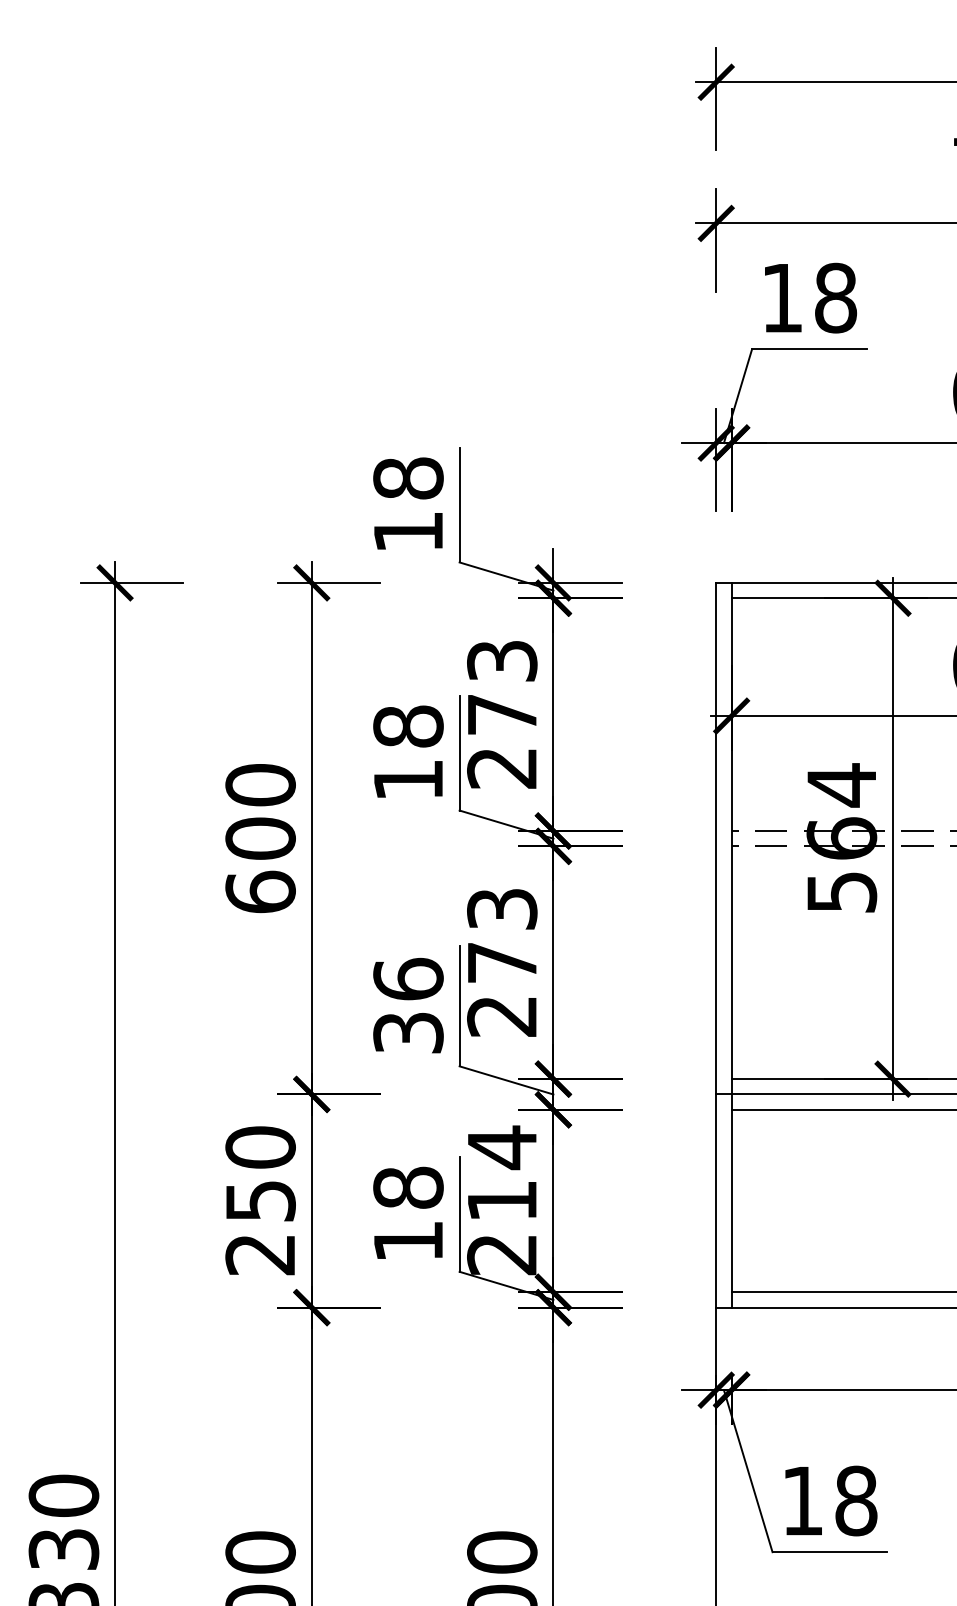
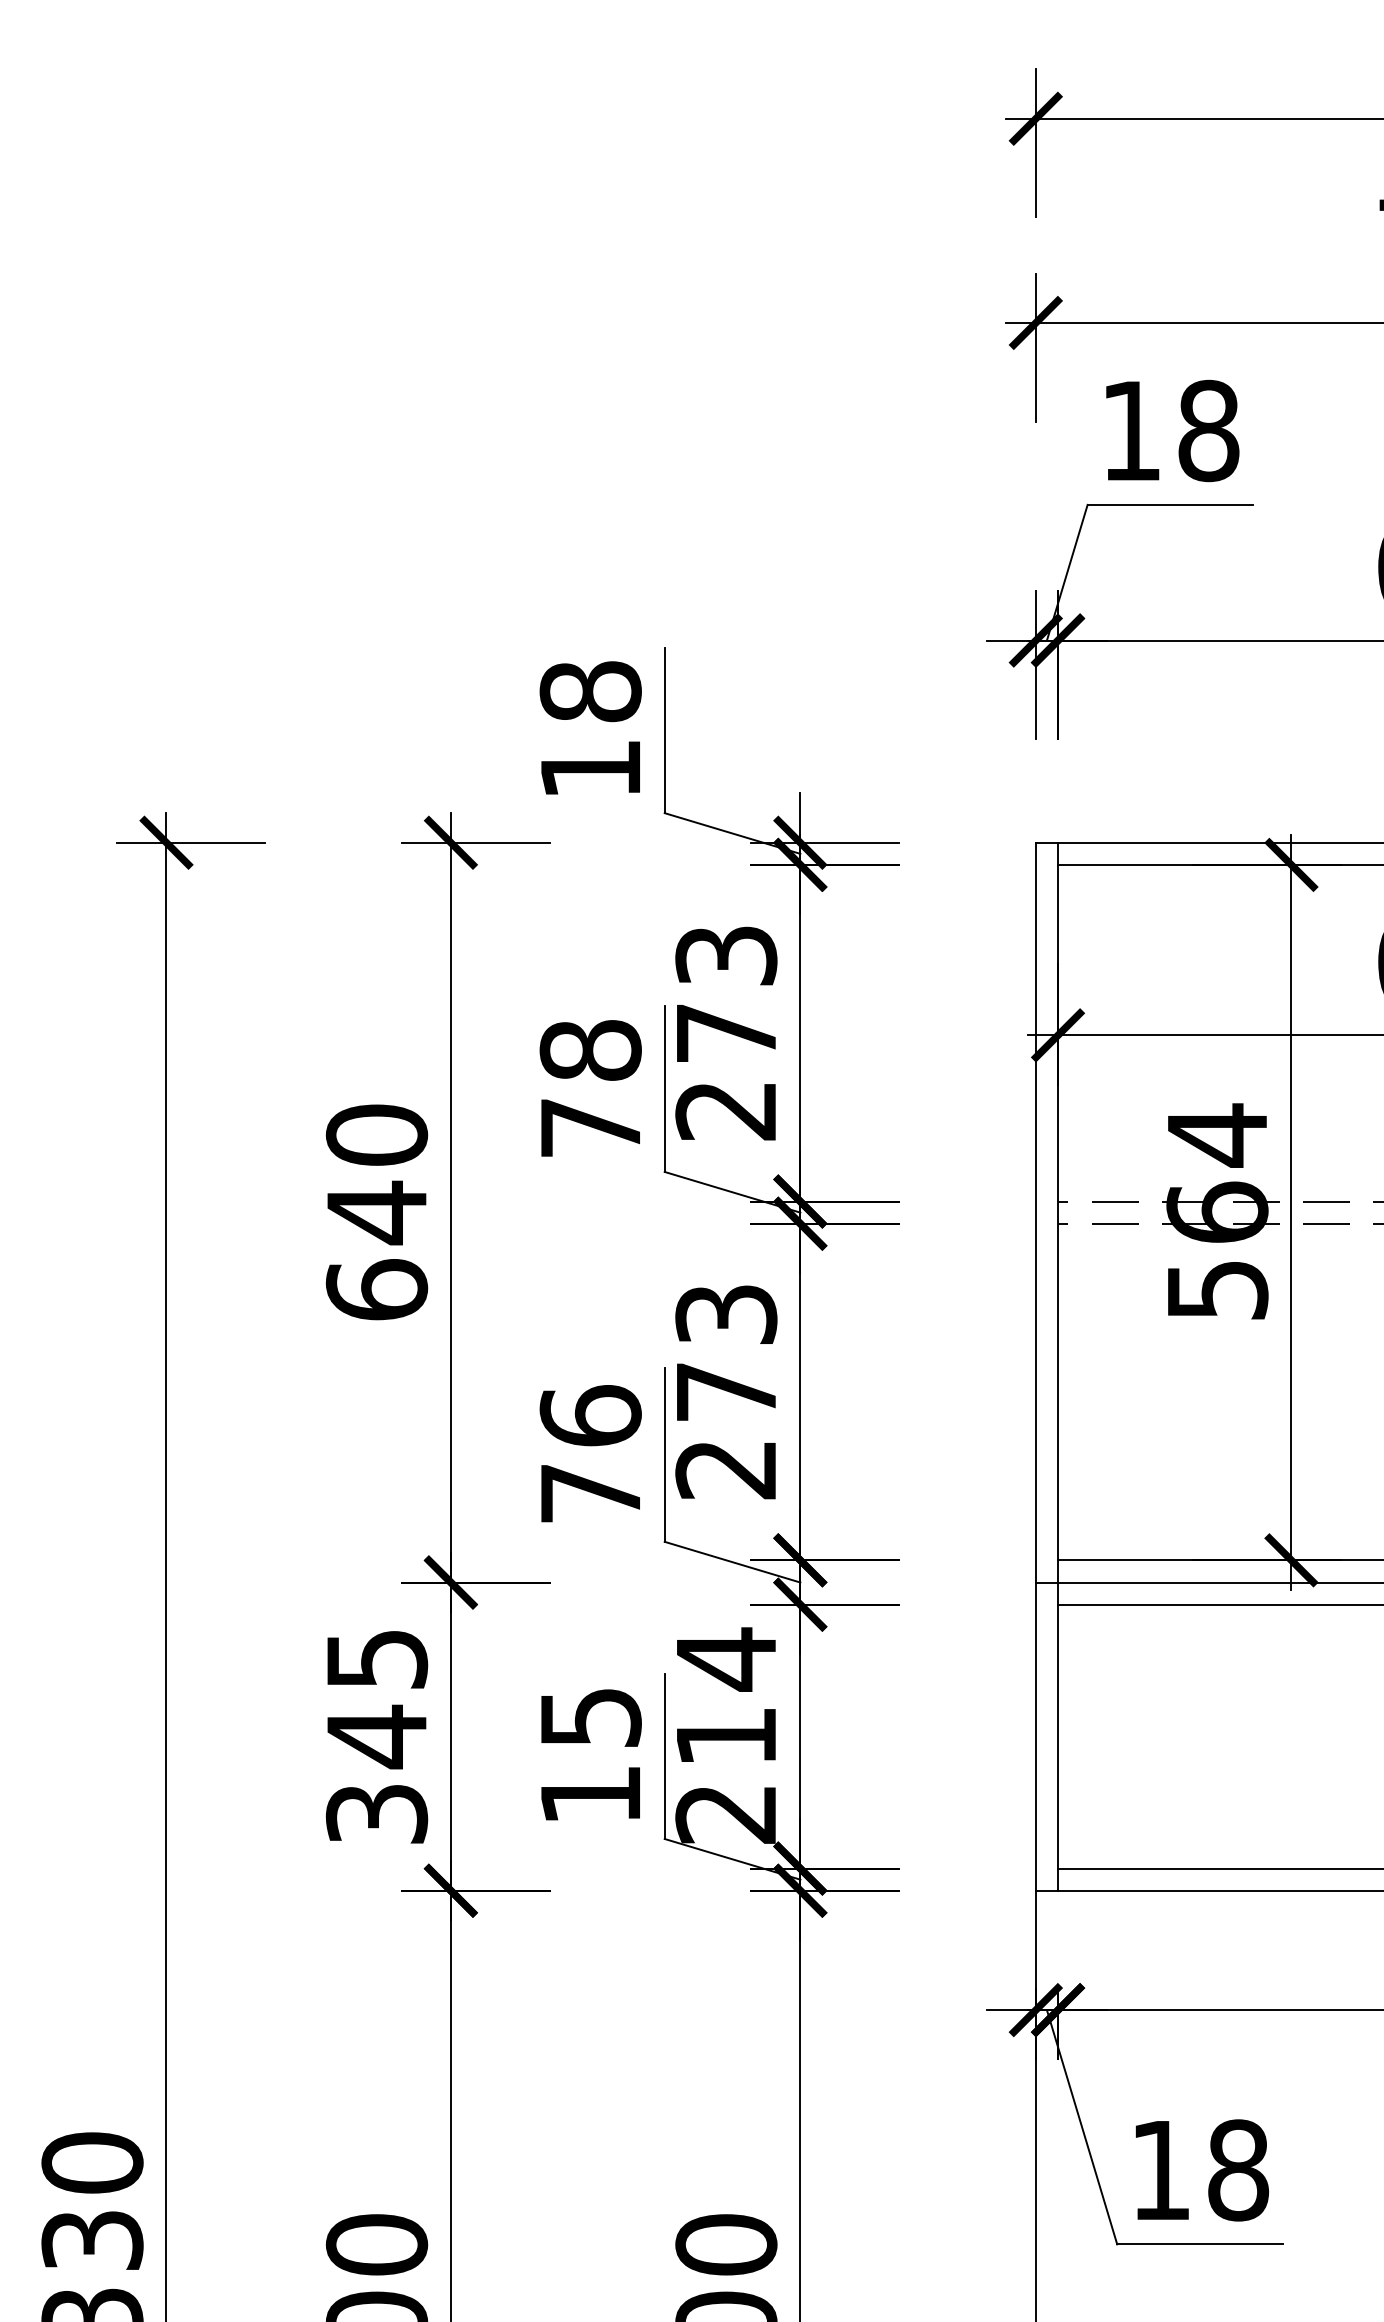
text: (408, 779) -> (590, 1127), 18 -> 78
text: (260, 838) -> (376, 1212), 600 -> 640
text: (408, 1032) -> (590, 1492), 36 -> 76
text: (408, 1187) -> (590, 1717), 18 -> 15
text: (260, 1200) -> (376, 1735), 250 -> 345

